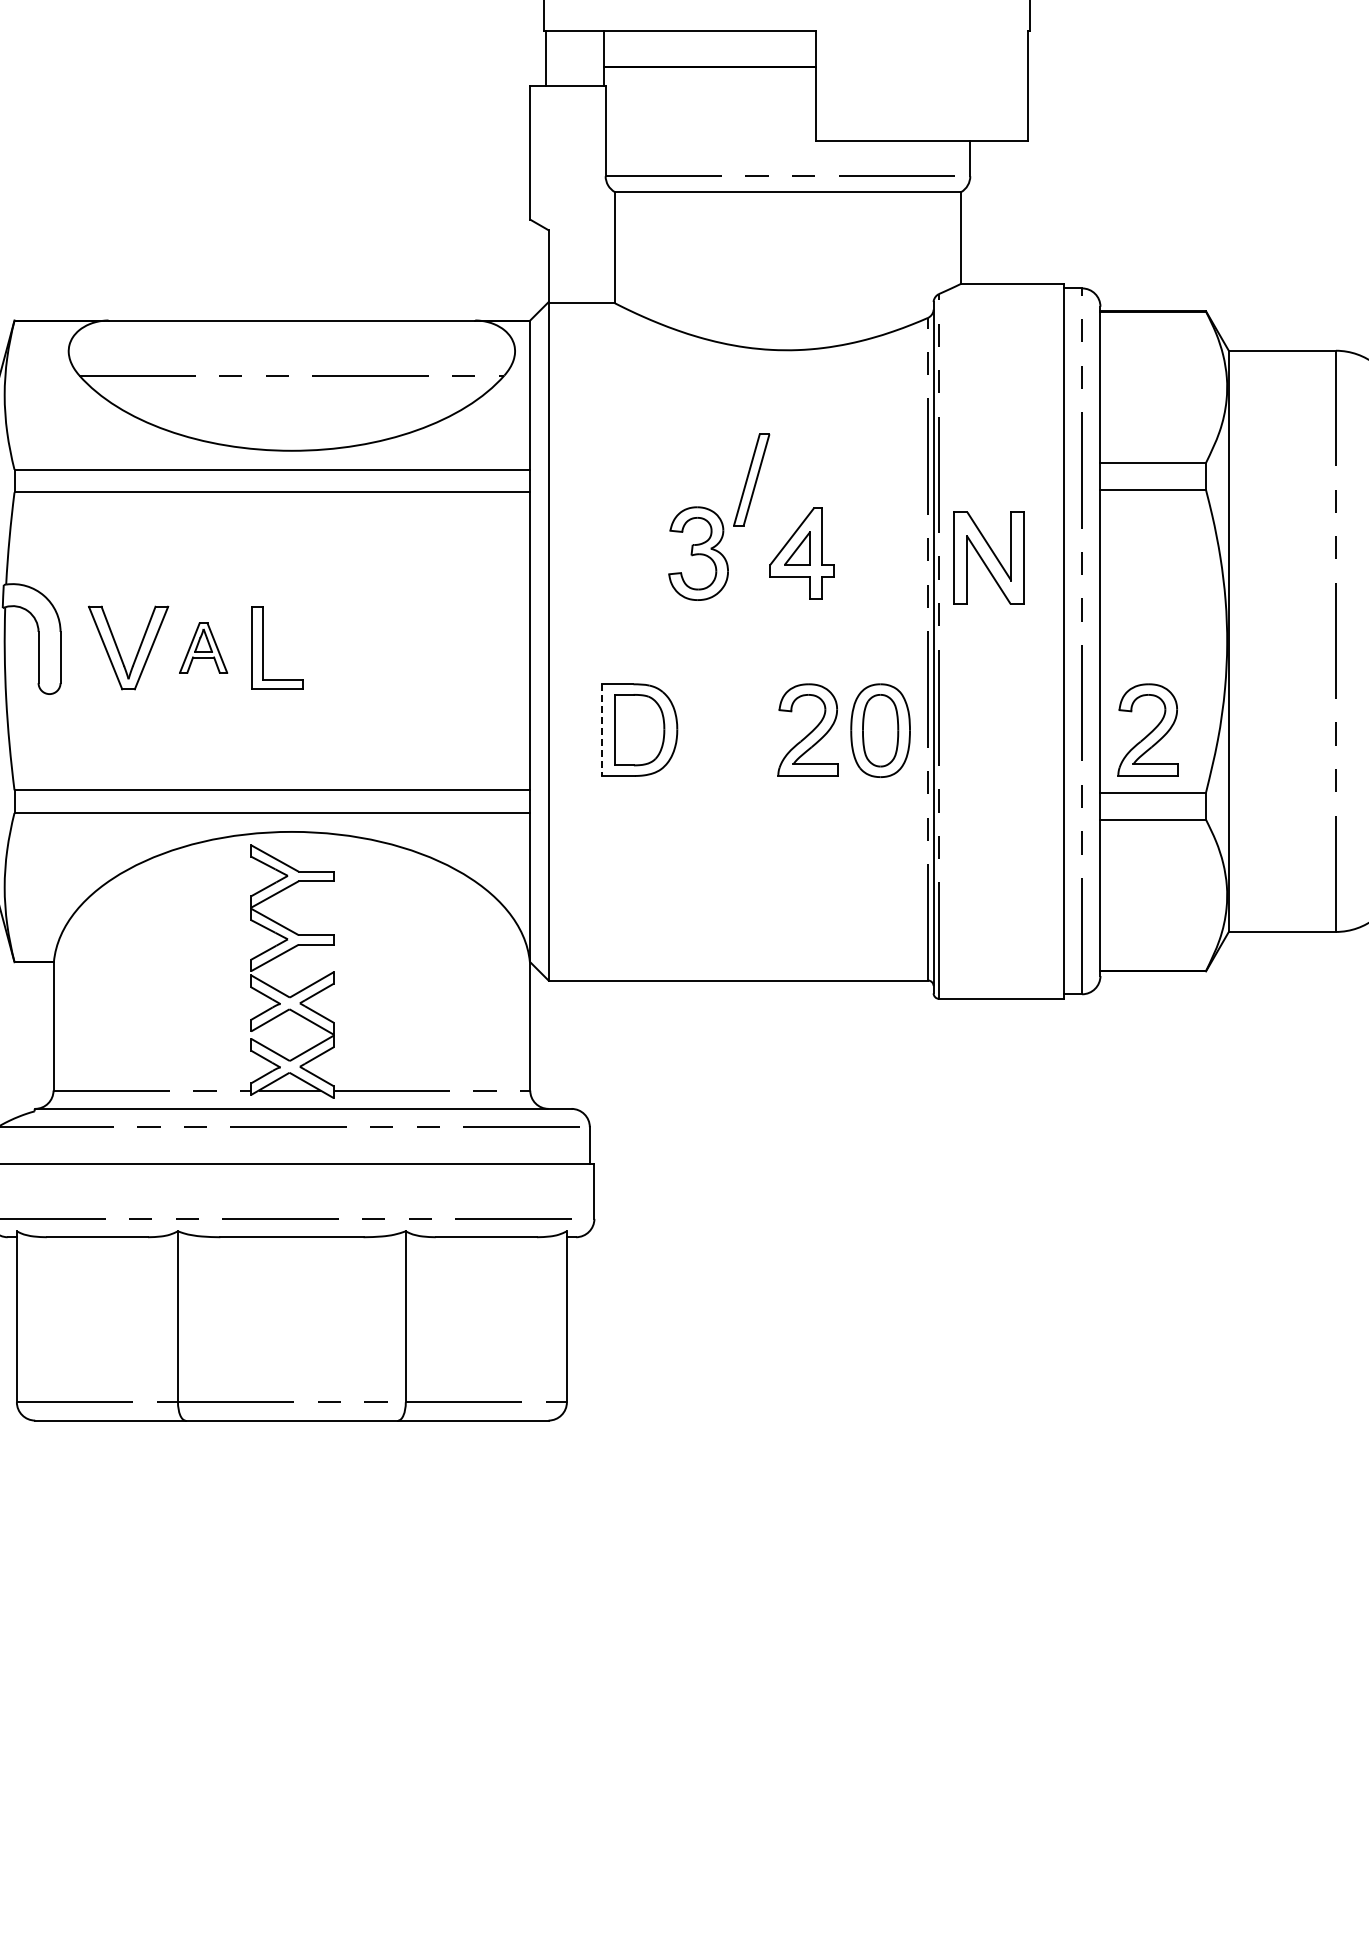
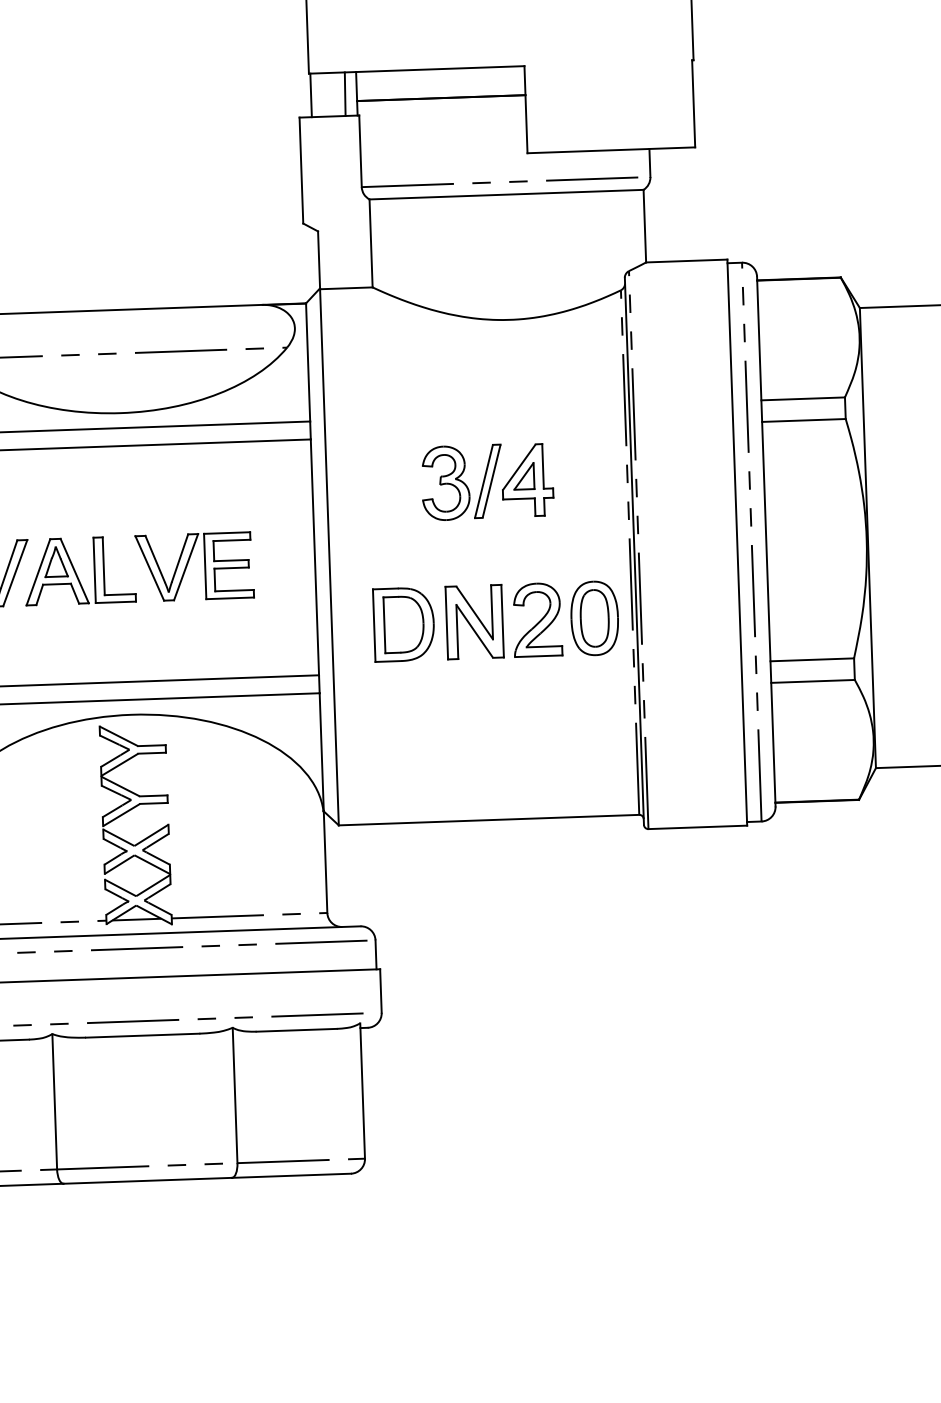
line: (588, 57) -> (344, 93), added
part: (751, 479) -> (487, 480), moved
part: (988, 557) -> (474, 621), moved
part: (370, 643) -> (188, 563), added
part: (203, 647) -> (56, 571), size x1.67
part: (1147, 729) -> (805, 610), removed
line: (602, 730) -> (374, 625), dashed -> solid

